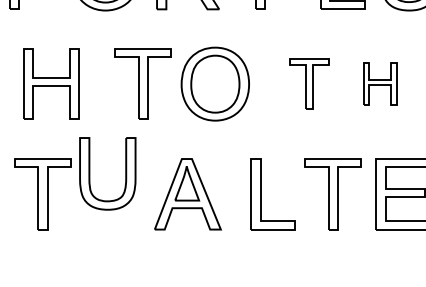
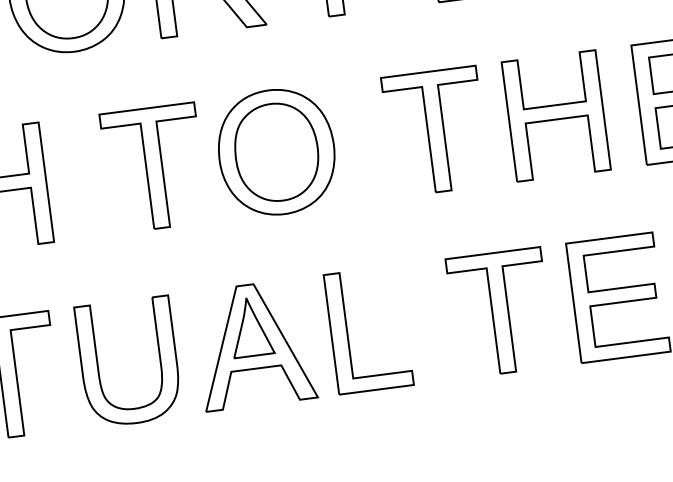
part: (308, 83) -> (434, 130), size x1.43
part: (380, 83) -> (556, 114), size x1.67
part: (90, 173) -> (99, 365), moved
part: (261, 194) -> (348, 333), moved

